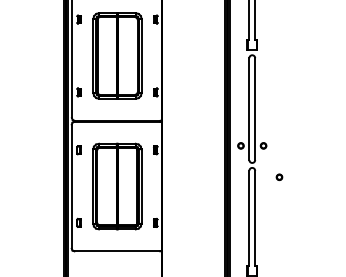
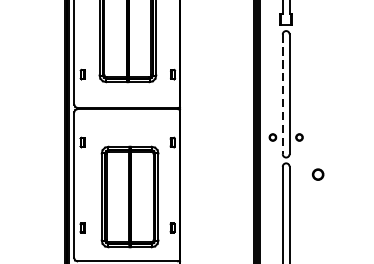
line: (249, 109) -> (282, 94), solid -> dashed
part: (279, 176) -> (318, 173), size x1.6
part: (117, 186) -> (130, 196), moved

